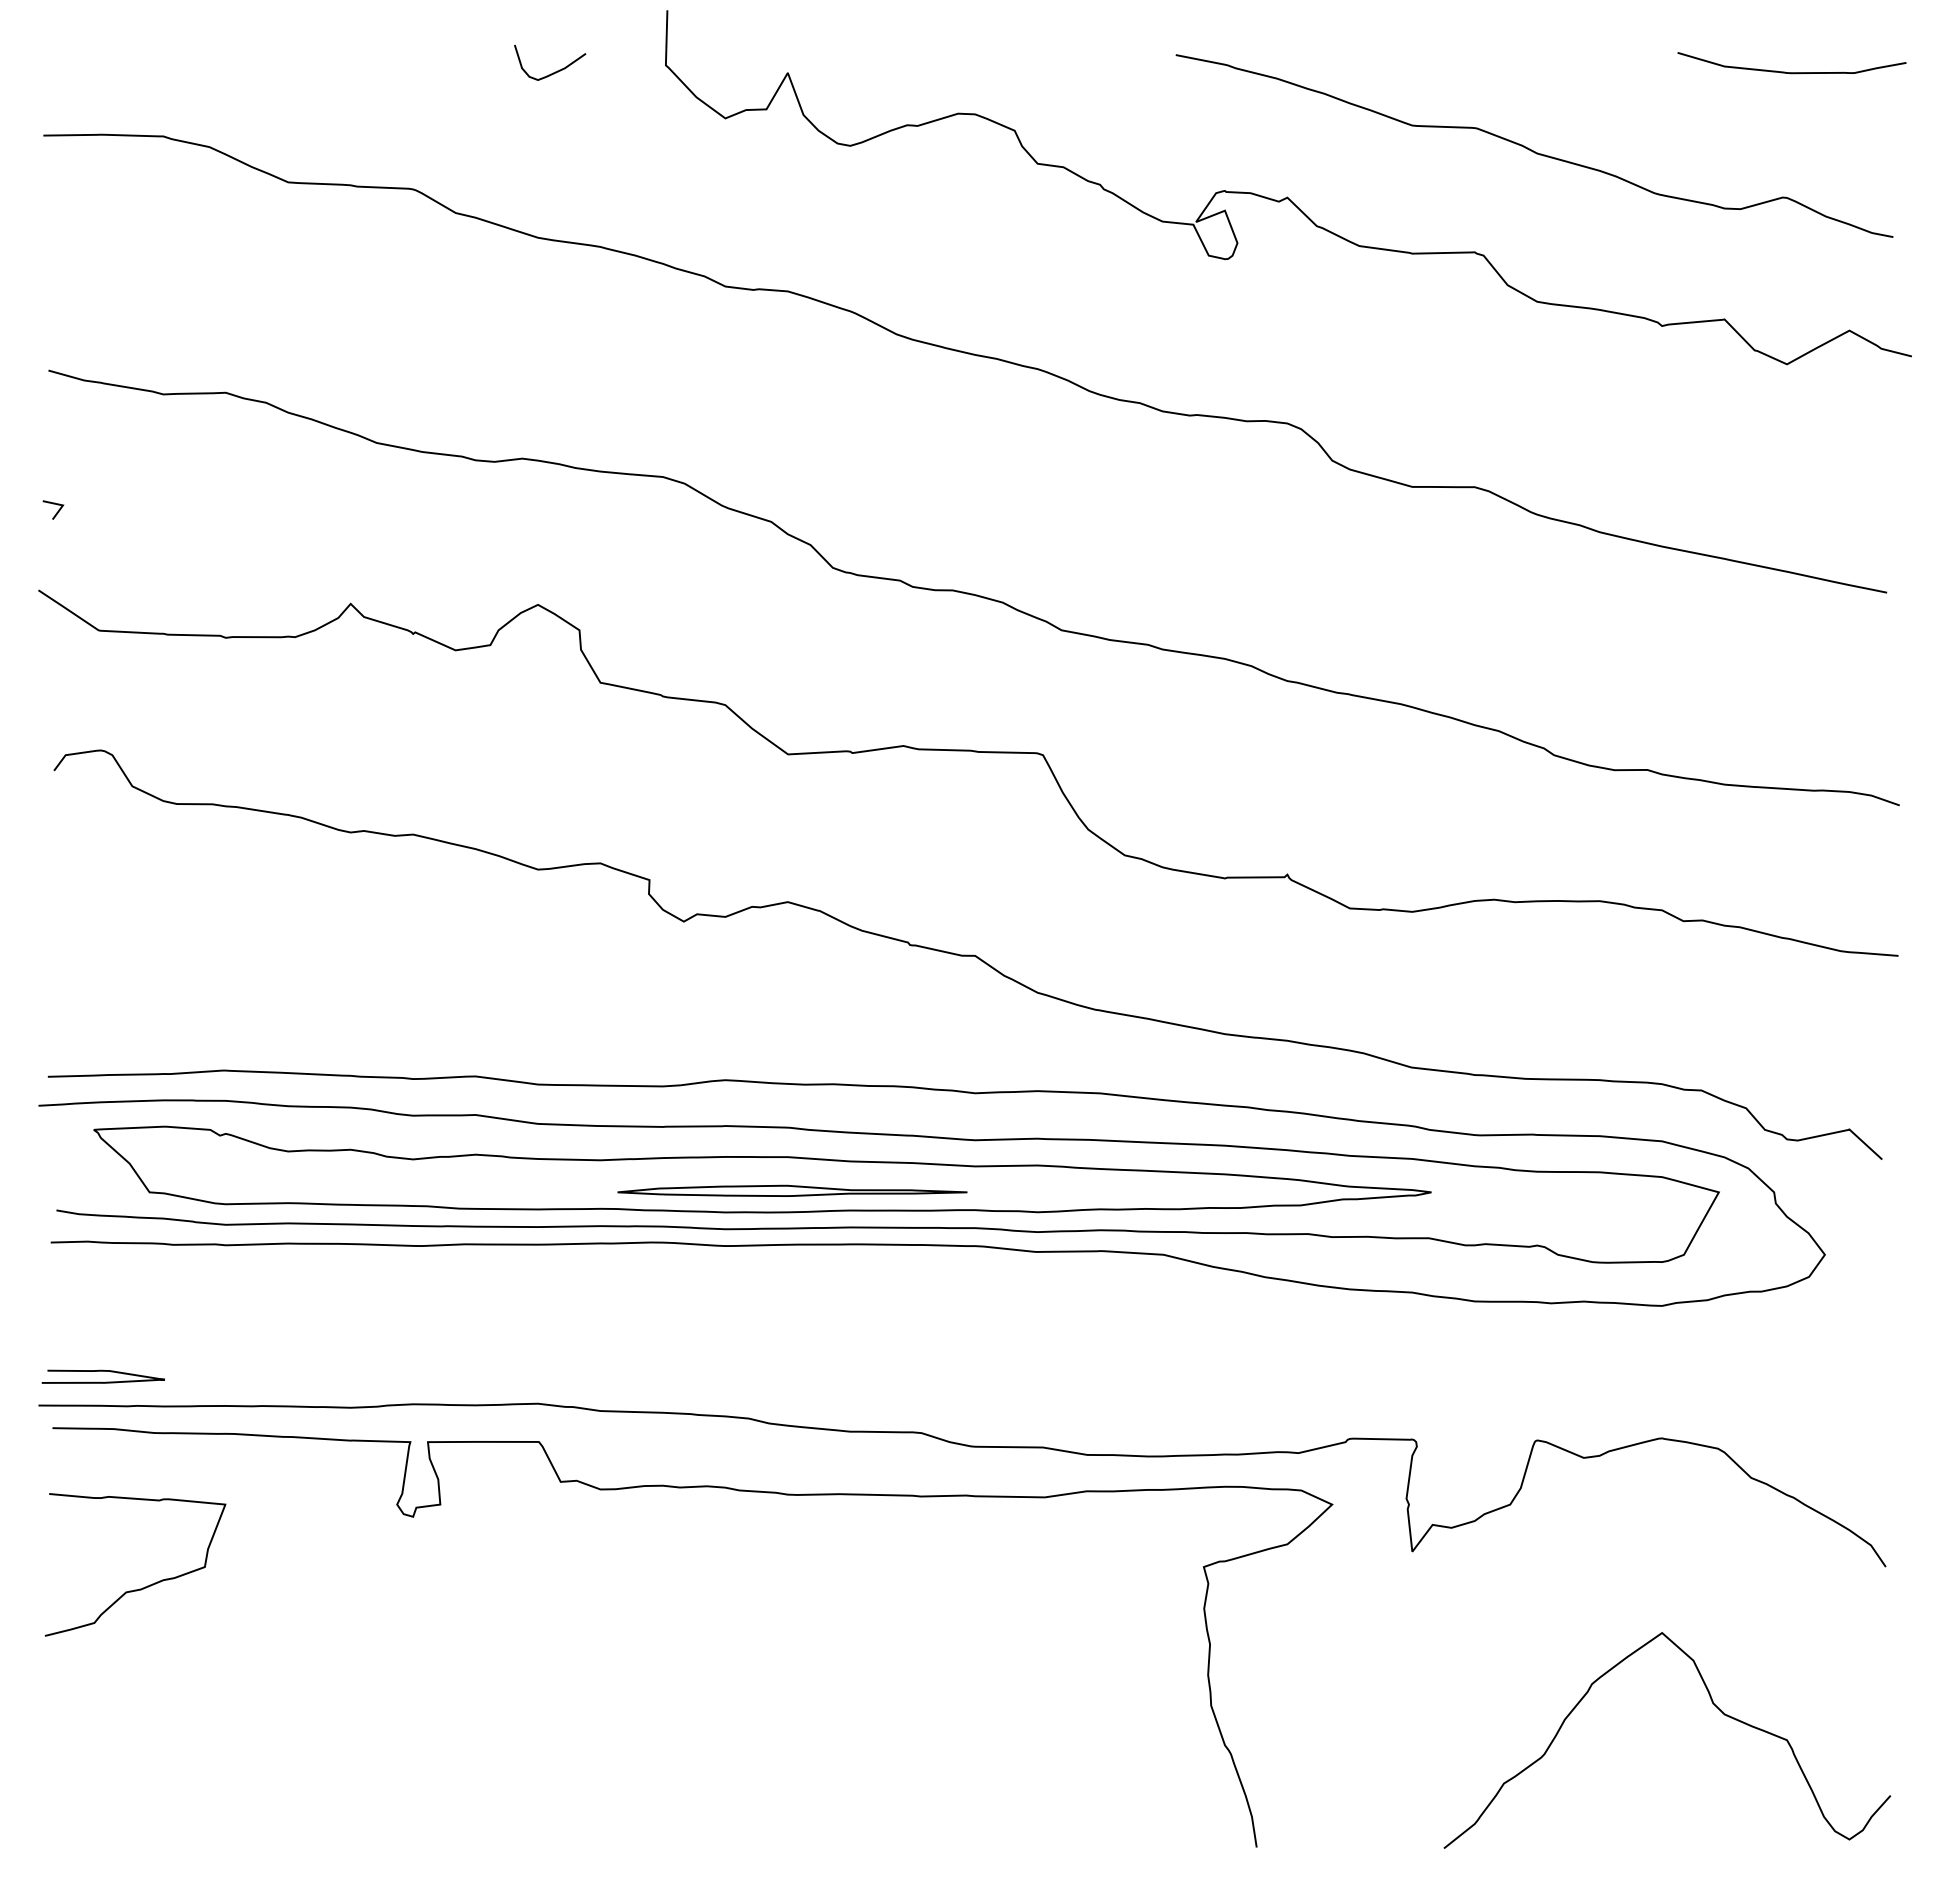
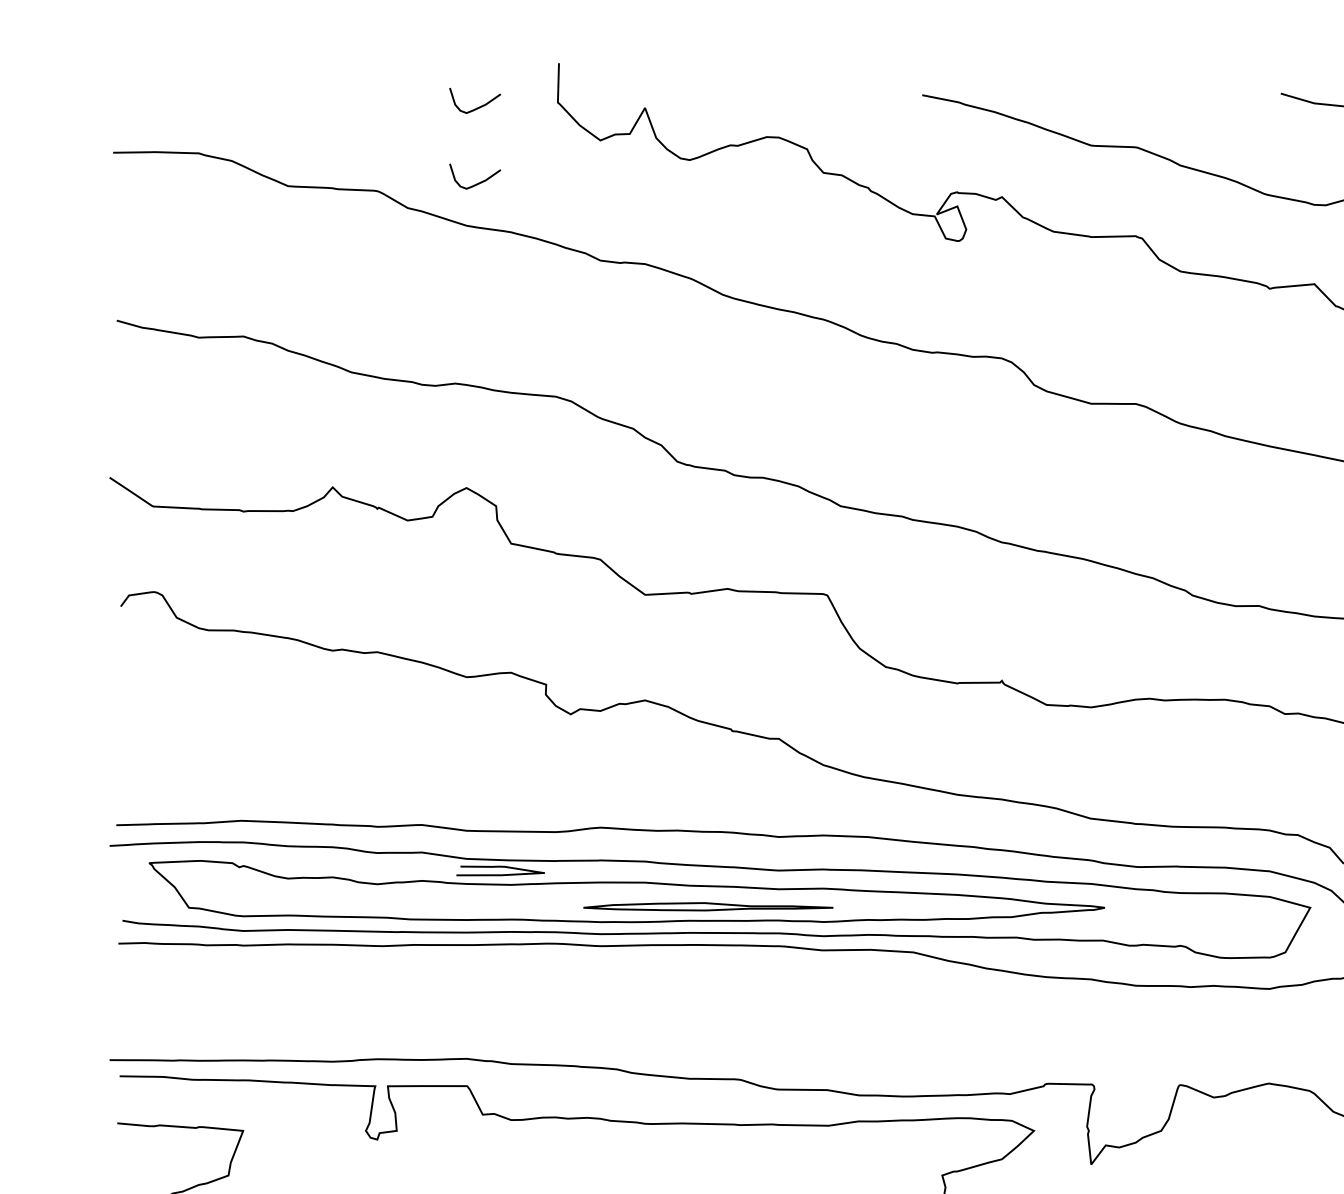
curve: (555, 177) -> (479, 182), added
line: (56, 512) -> (122, 422), removed
part: (792, 1190) -> (708, 906), moved
curve: (102, 1371) -> (499, 867), moved

